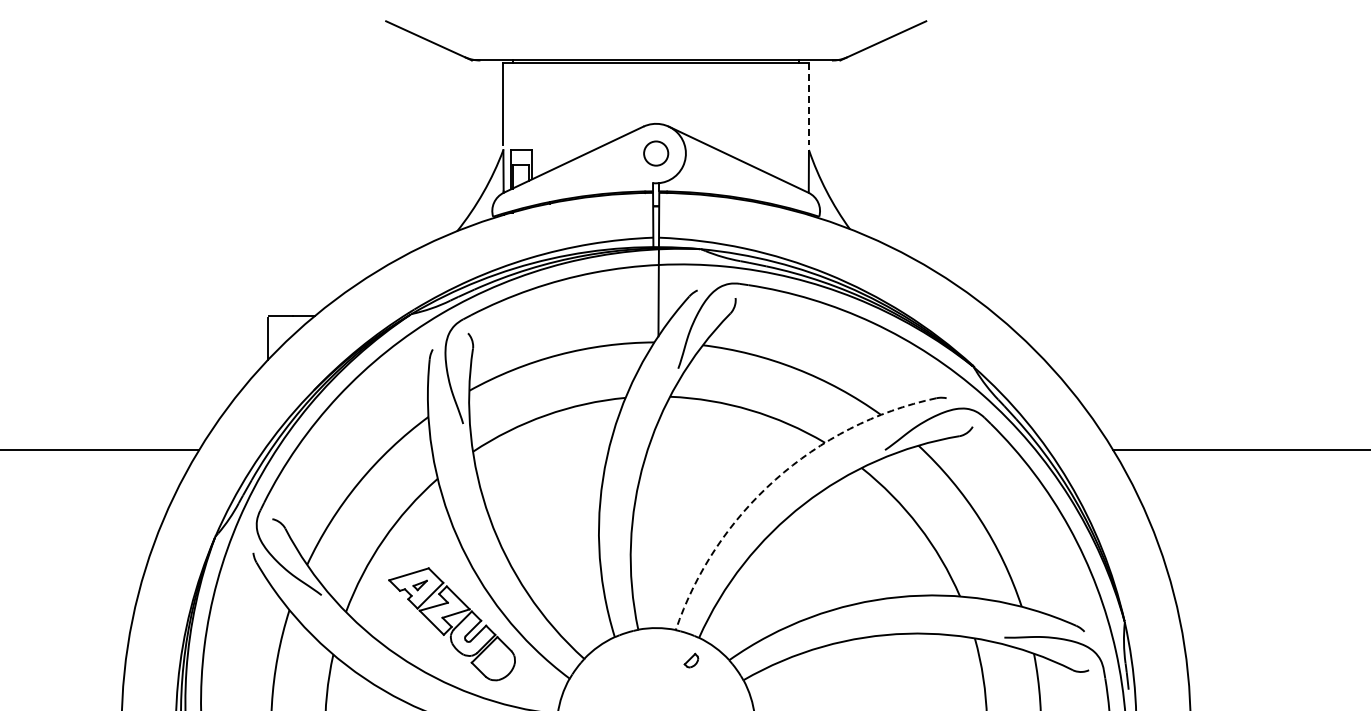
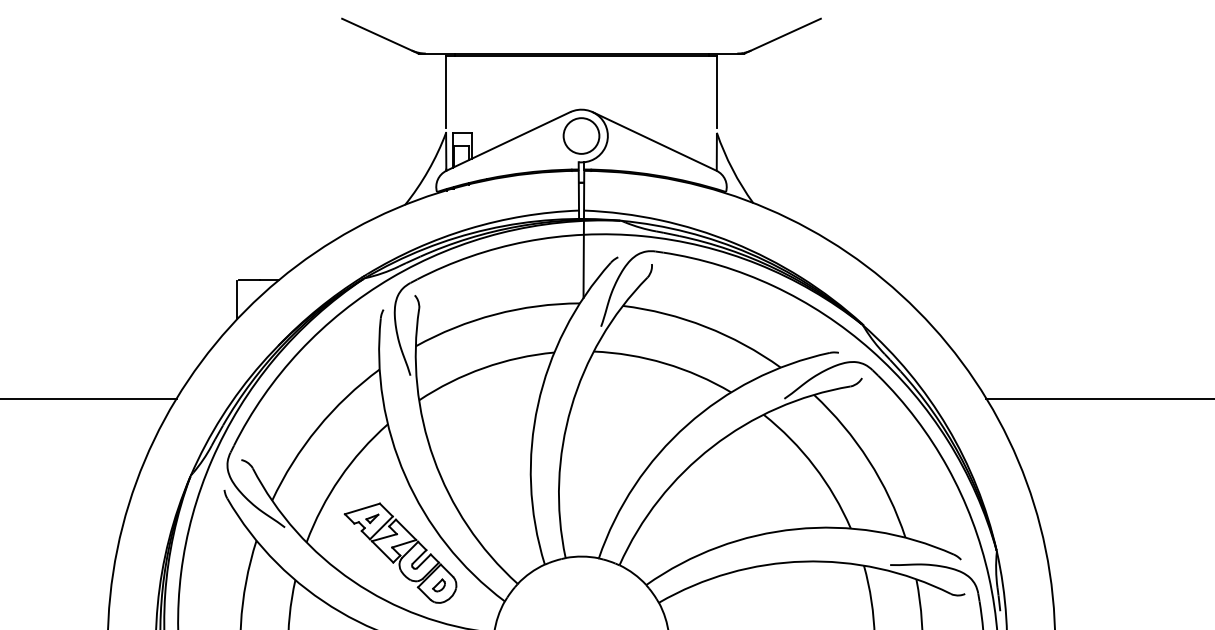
line: (809, 104) -> (717, 92), dashed -> solid
circle: (656, 153) -> (581, 135), size x1.67
arc: (775, 479) -> (687, 424), dashed -> solid
part: (691, 660) -> (439, 585), moved

